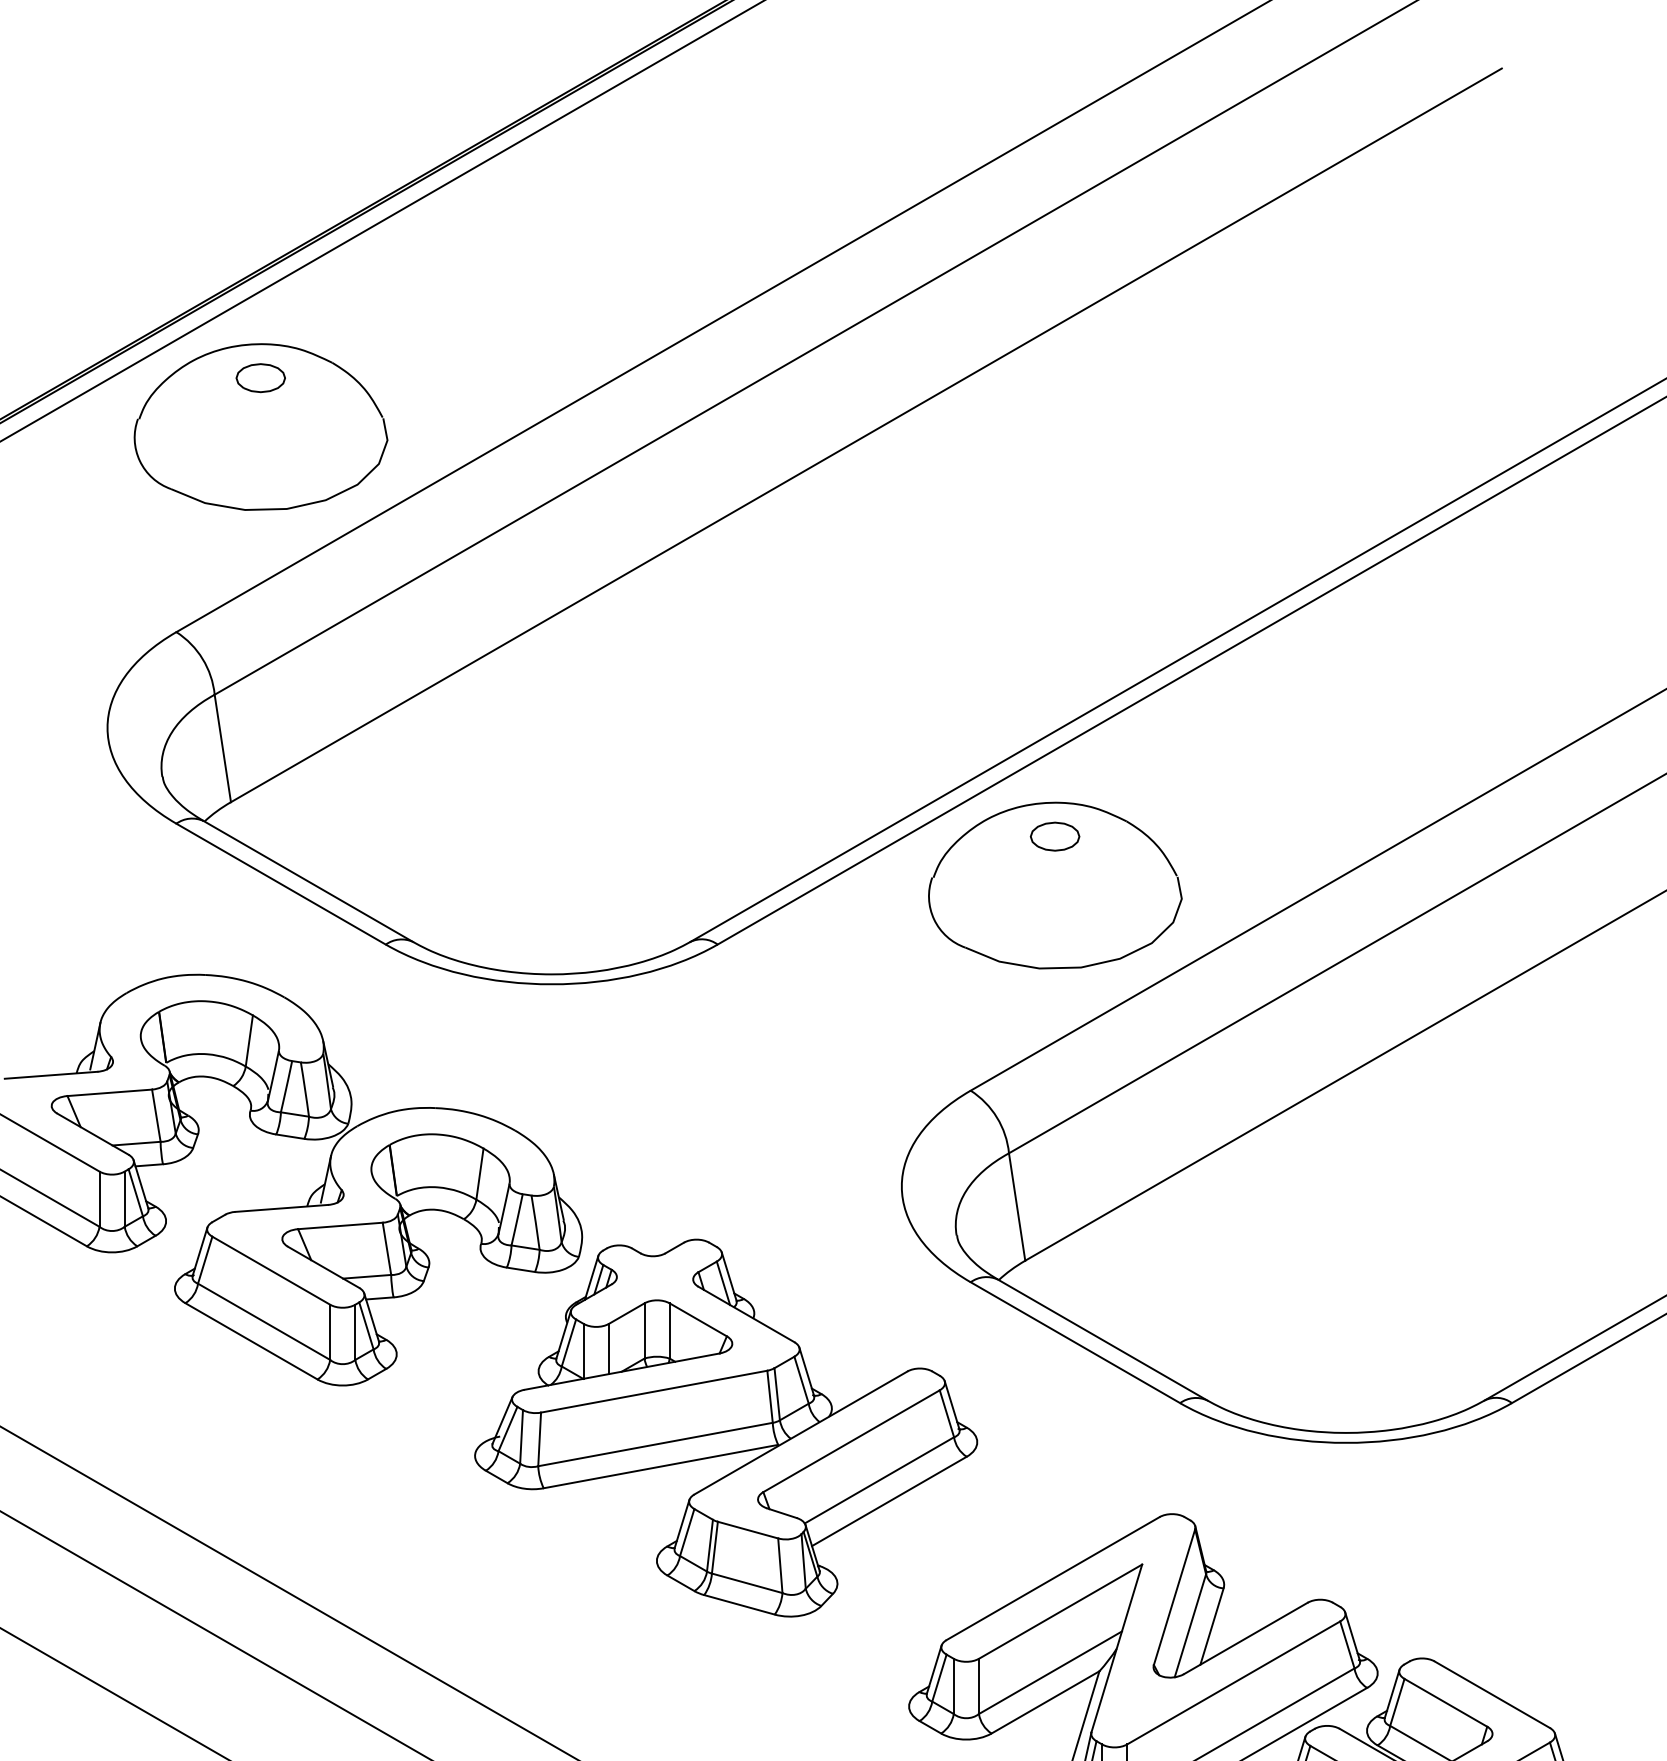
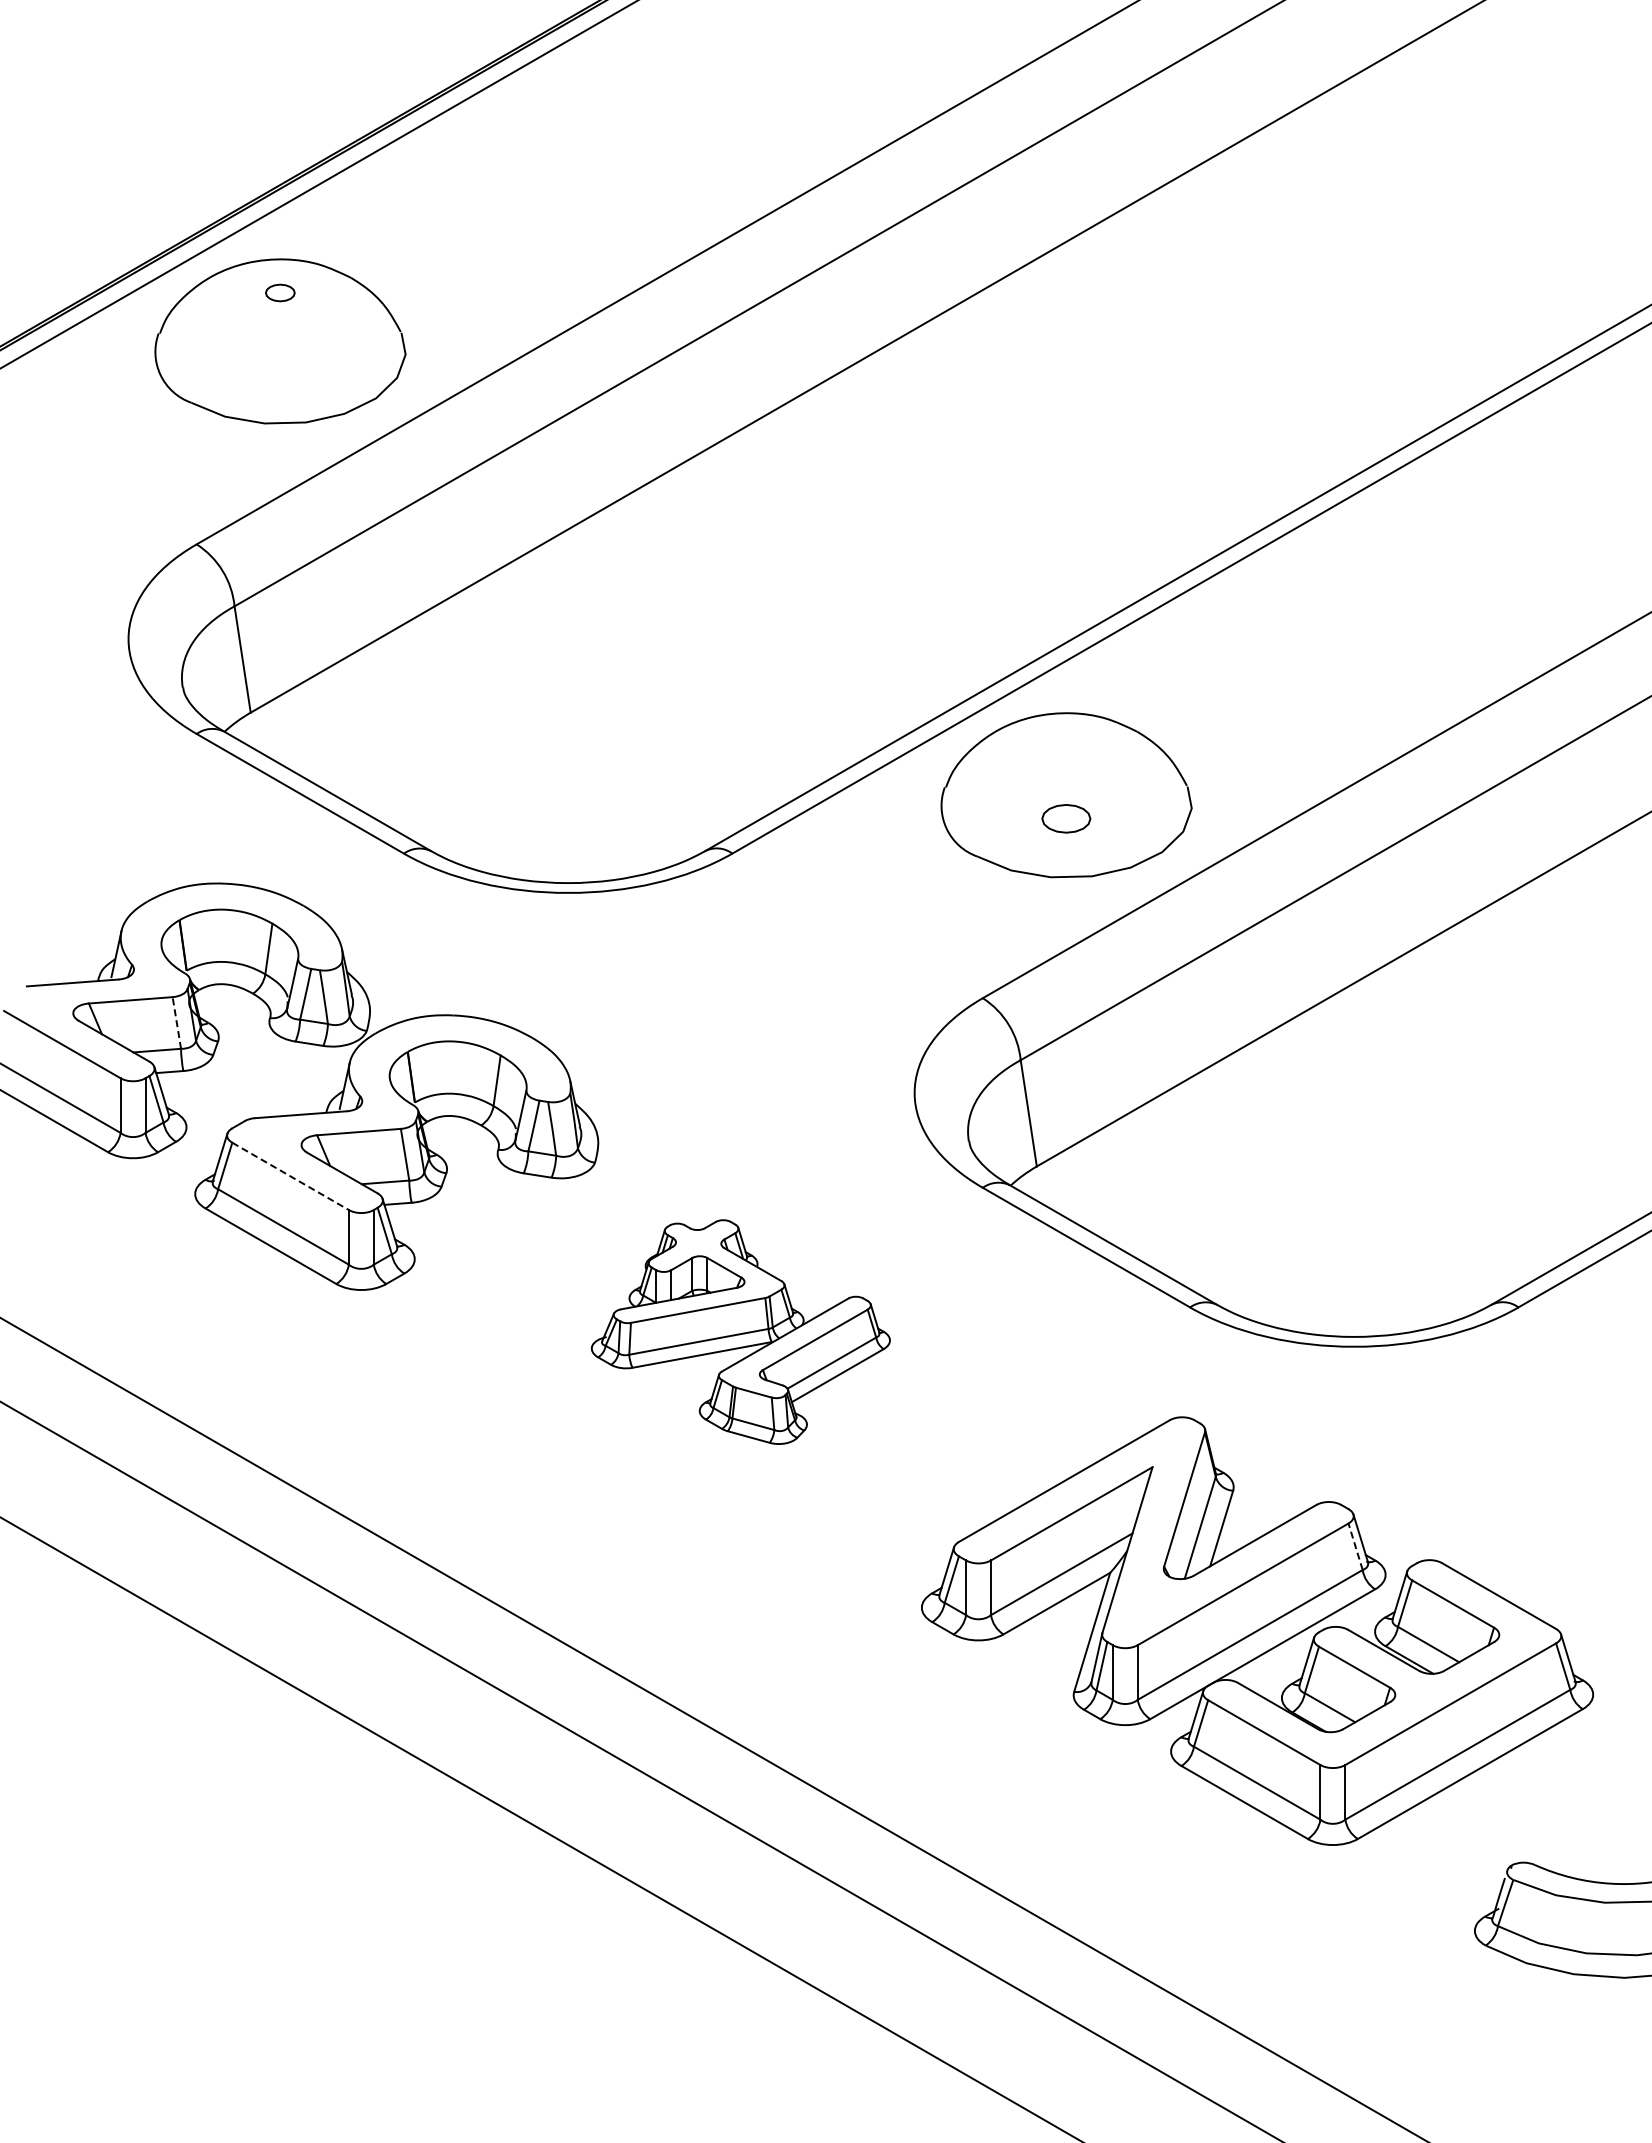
part: (261, 377) -> (280, 292), size x0.6
part: (1055, 836) -> (1066, 818), moved
line: (155, 1115) -> (176, 1022), solid -> dashed
line: (272, 1270) -> (291, 1176), solid -> dashed
part: (725, 1427) -> (740, 1331), size x0.6
line: (1347, 1644) -> (1355, 1546), solid -> dashed

